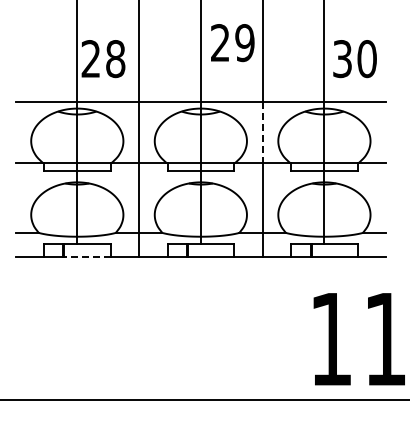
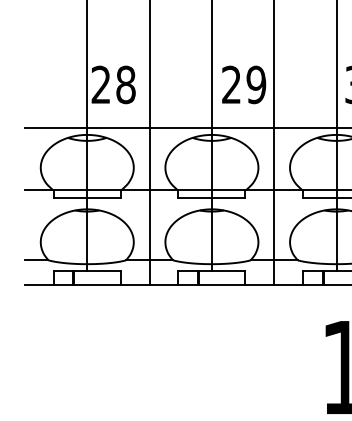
text: (232, 43) -> (243, 85), moved
line: (262, 132) -> (274, 159), dashed -> solid
line: (86, 256) -> (96, 284), dashed -> solid

